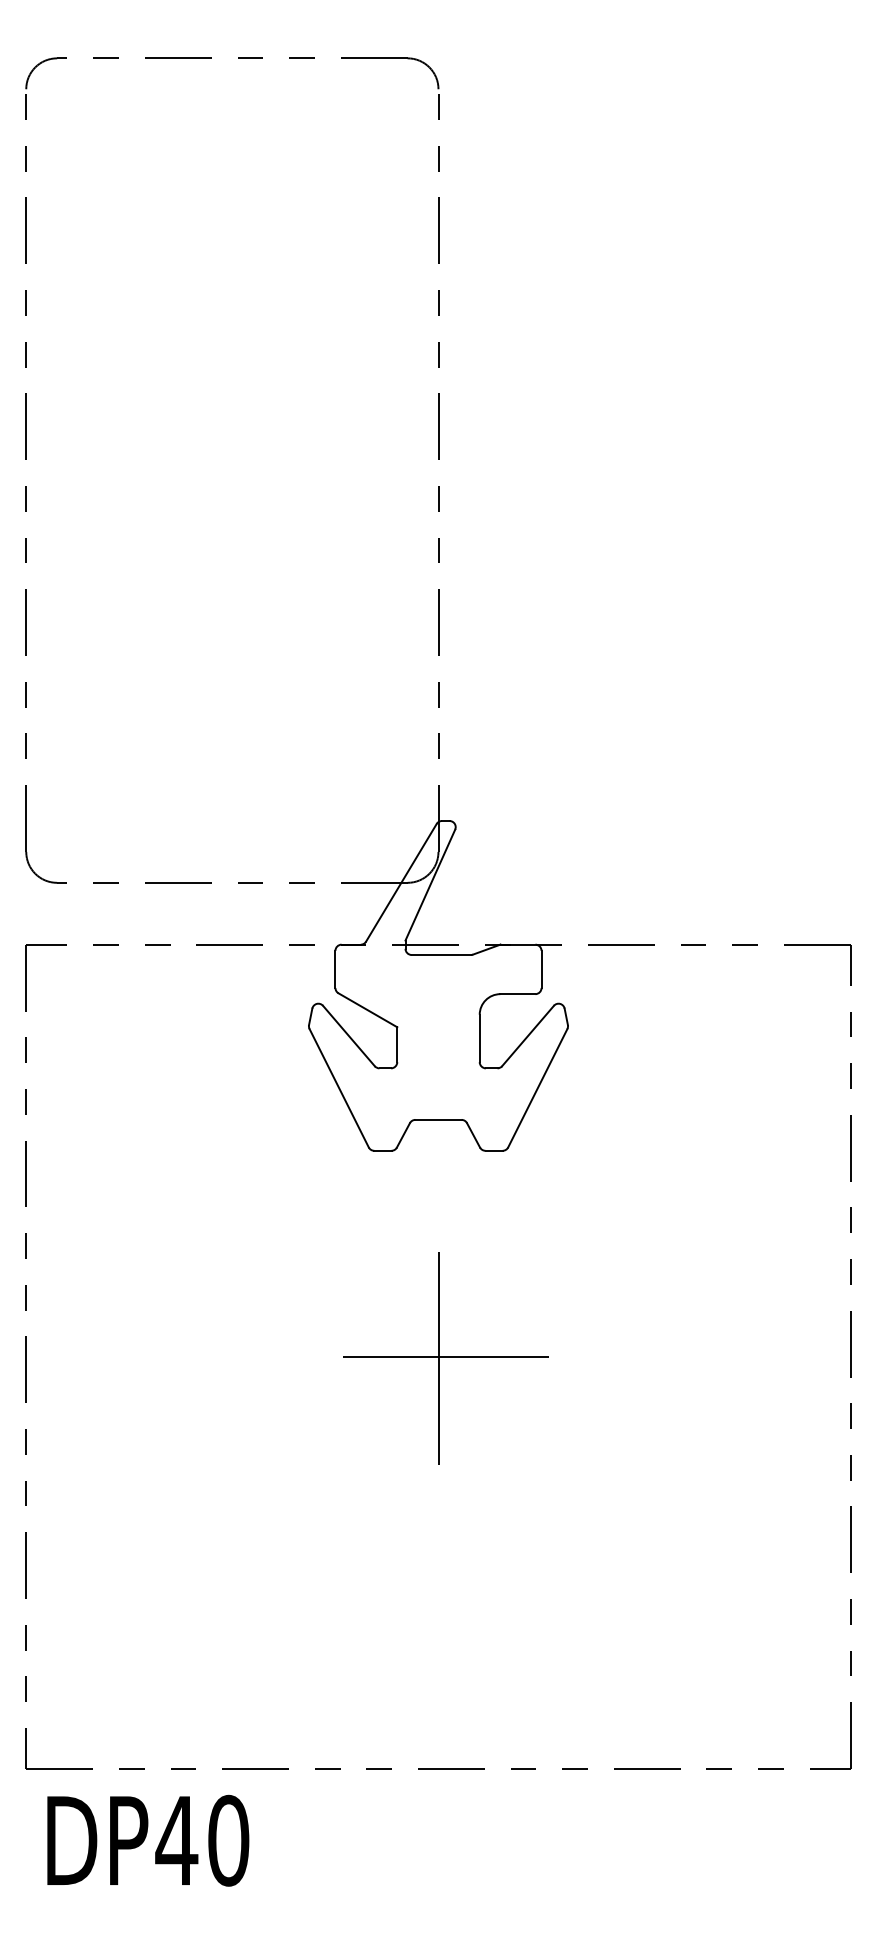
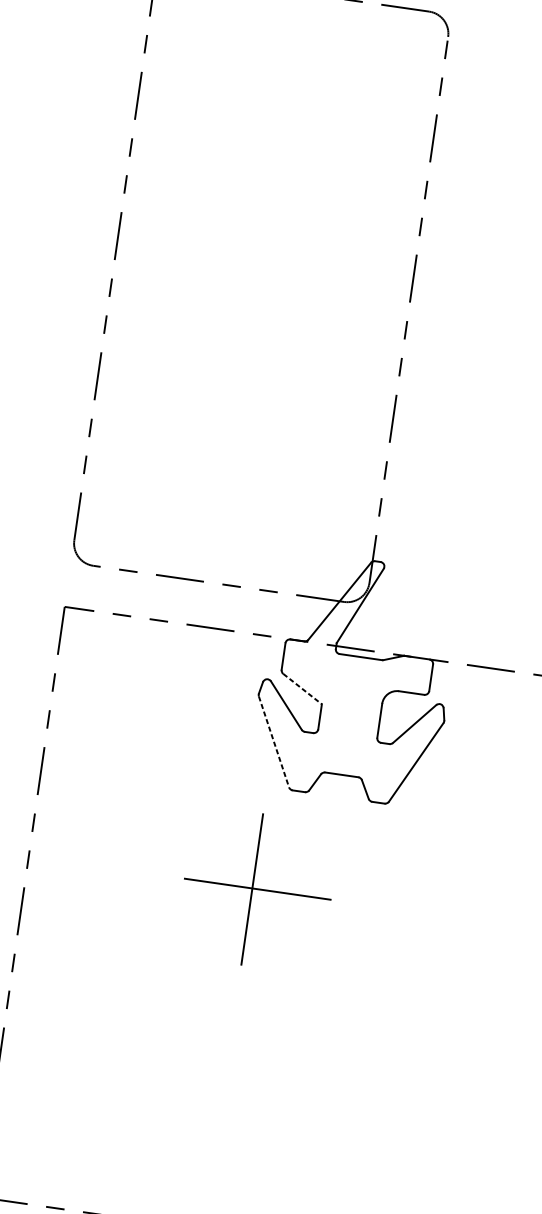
line: (367, 1010) -> (302, 689), solid -> dashed
line: (339, 1088) -> (274, 742), solid -> dashed
part: (445, 1358) -> (257, 890), moved

